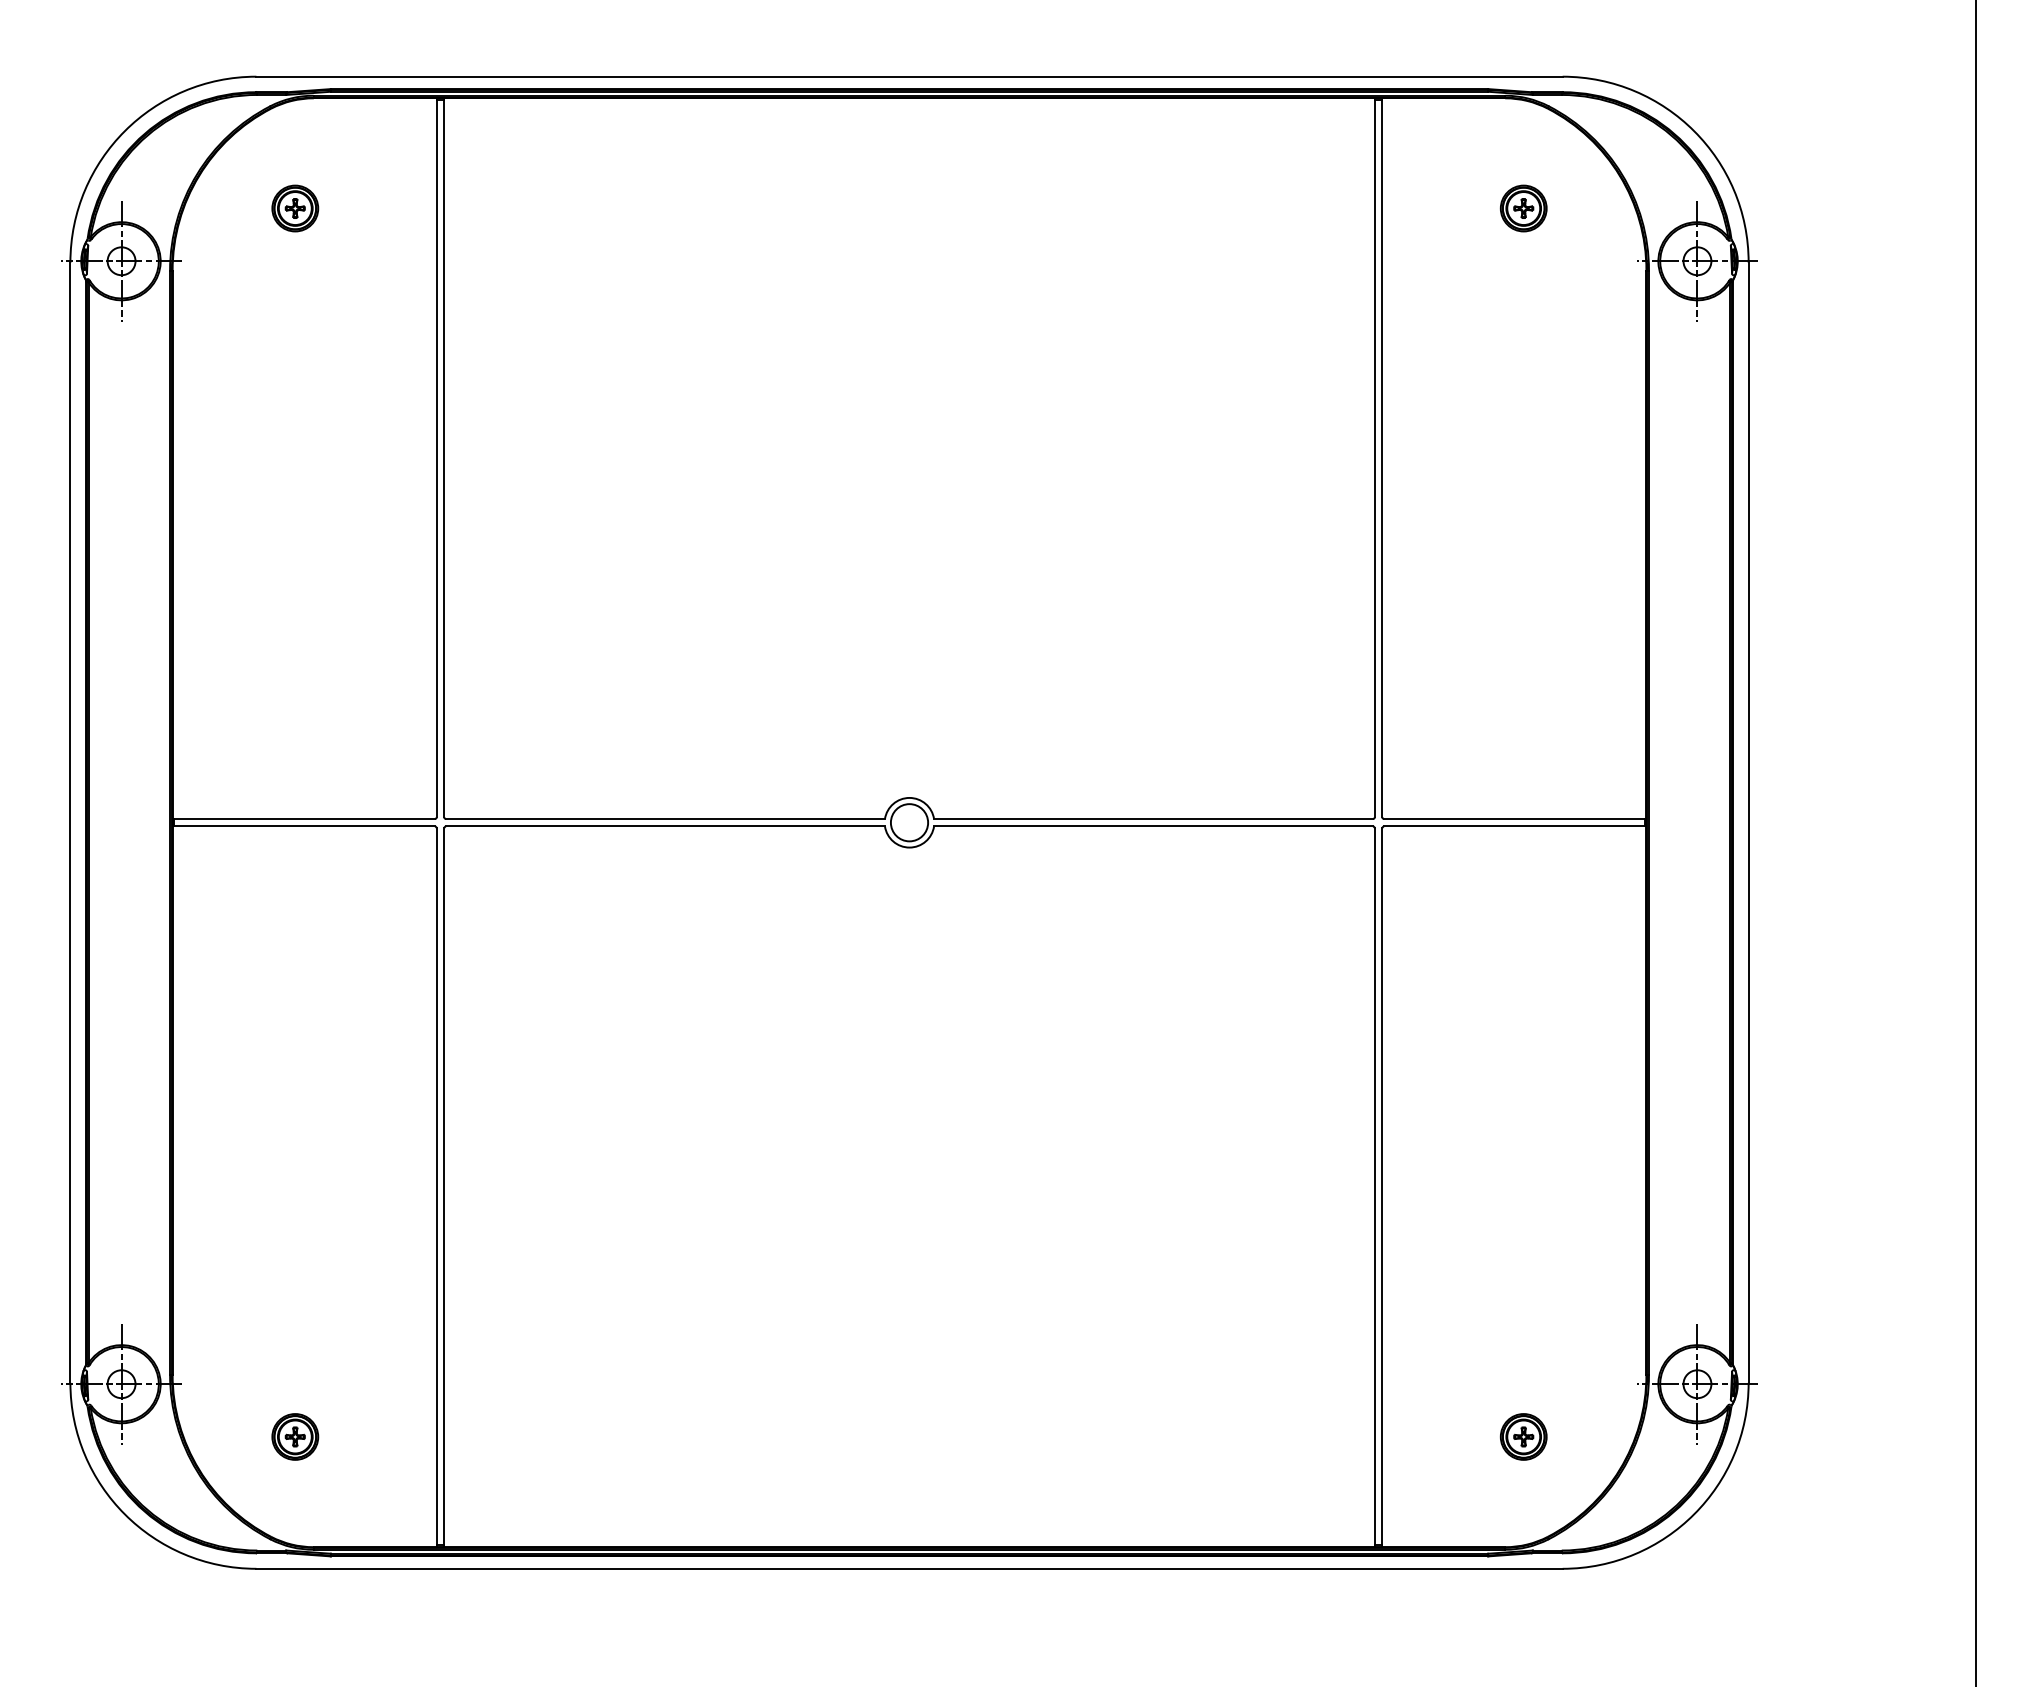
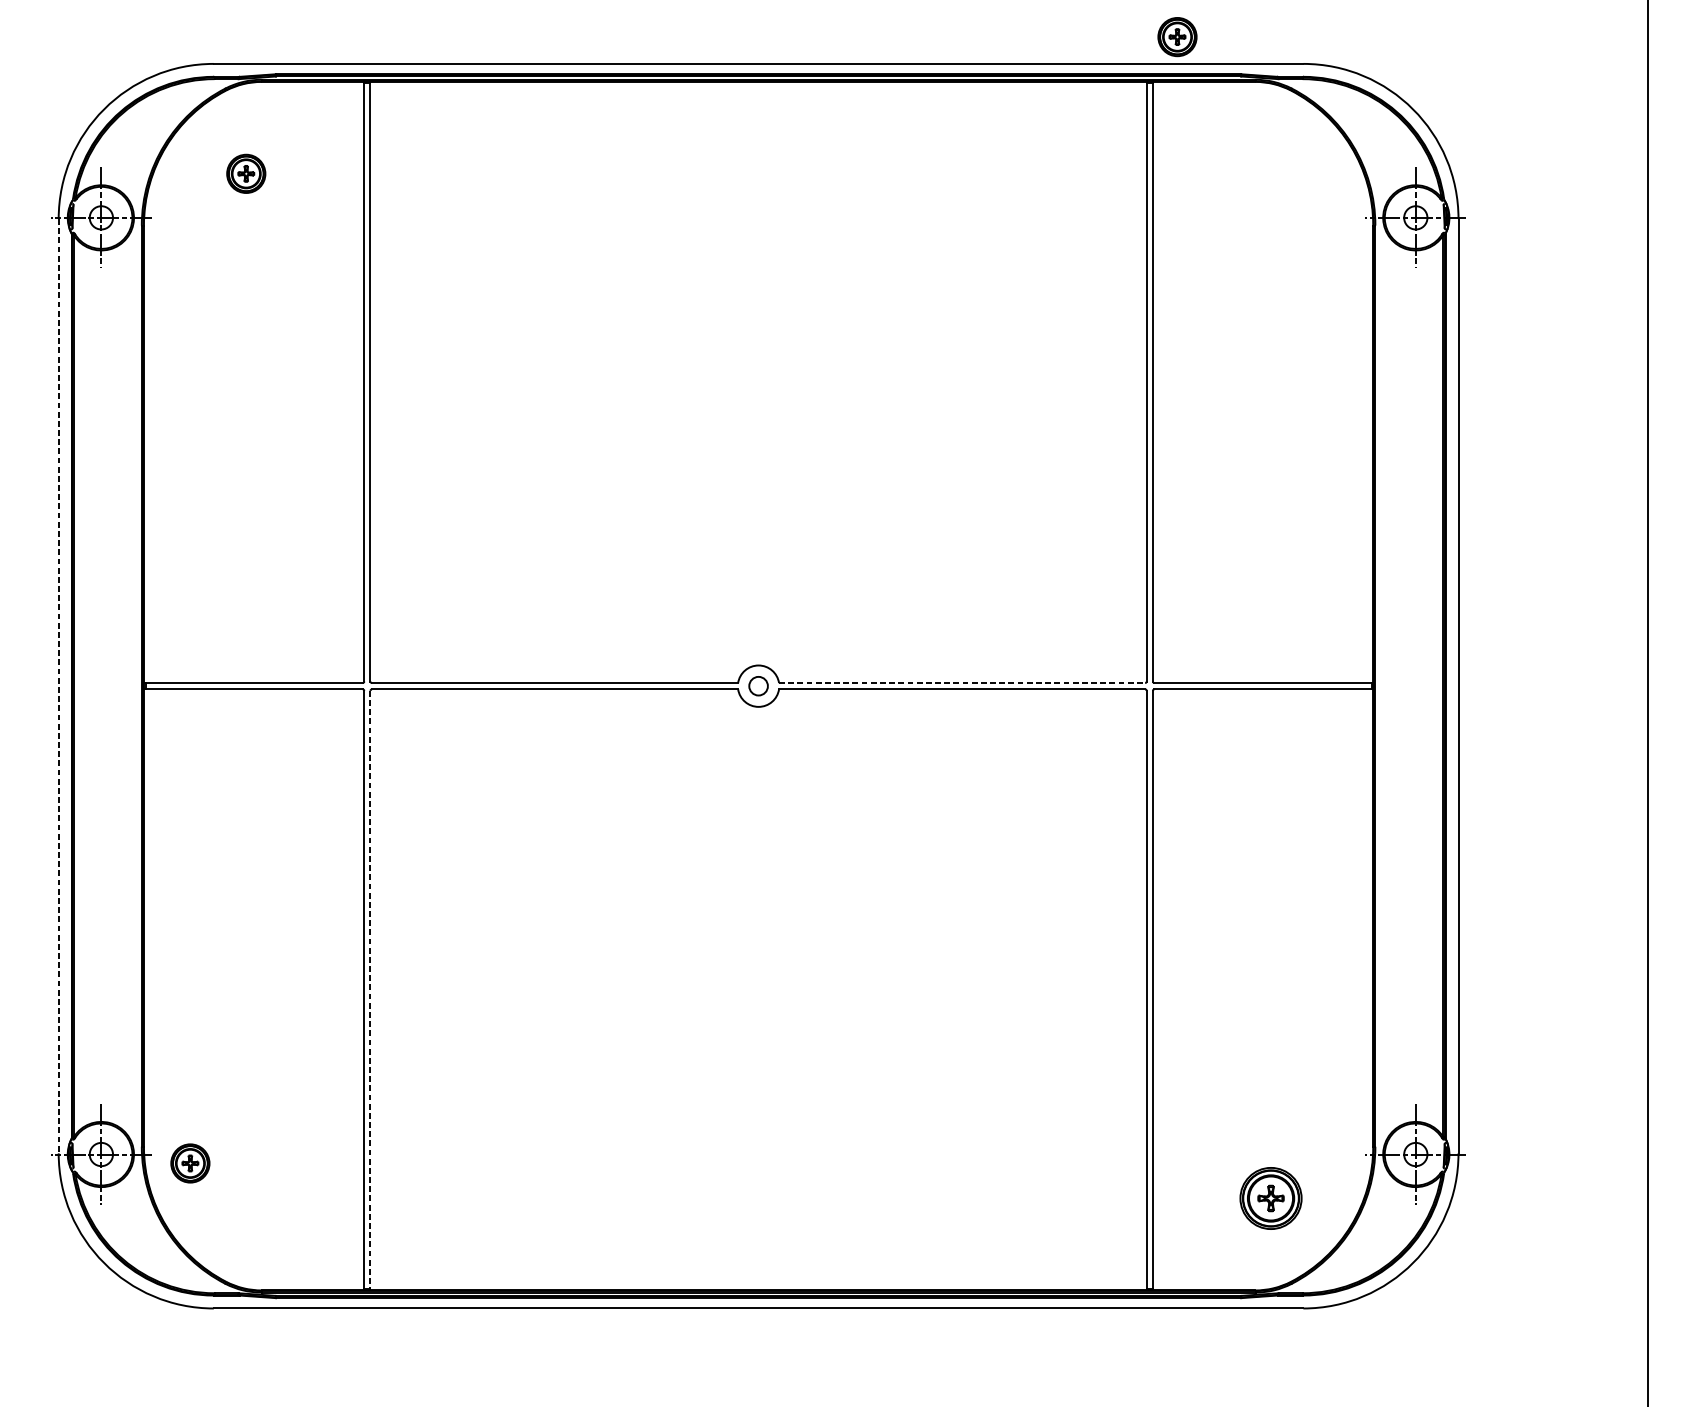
part: (1523, 208) -> (1177, 37), moved
line: (1154, 819) -> (962, 683), solid -> dashed
circle: (909, 822) -> (758, 685), size x0.6
line: (70, 823) -> (58, 686), solid -> dashed
line: (444, 1187) -> (370, 990), solid -> dashed
part: (295, 1436) -> (190, 1163), moved
part: (1523, 1436) -> (1270, 1198), size x1.6

